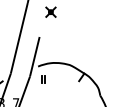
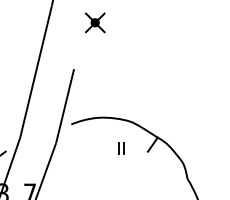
part: (43, 79) -> (120, 148), moved

